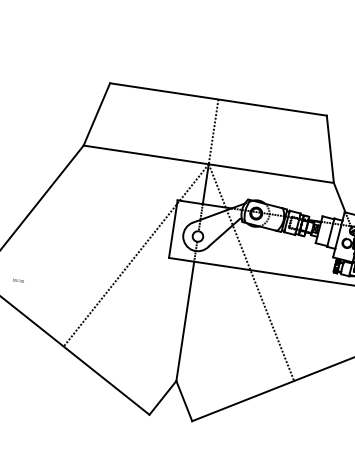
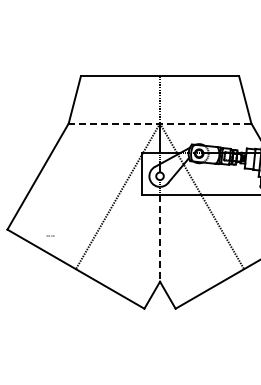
line: (208, 164) -> (159, 123), solid -> dashed
text: (18, 280) -> (50, 235), moved
line: (185, 321) -> (160, 238), solid -> dashed

